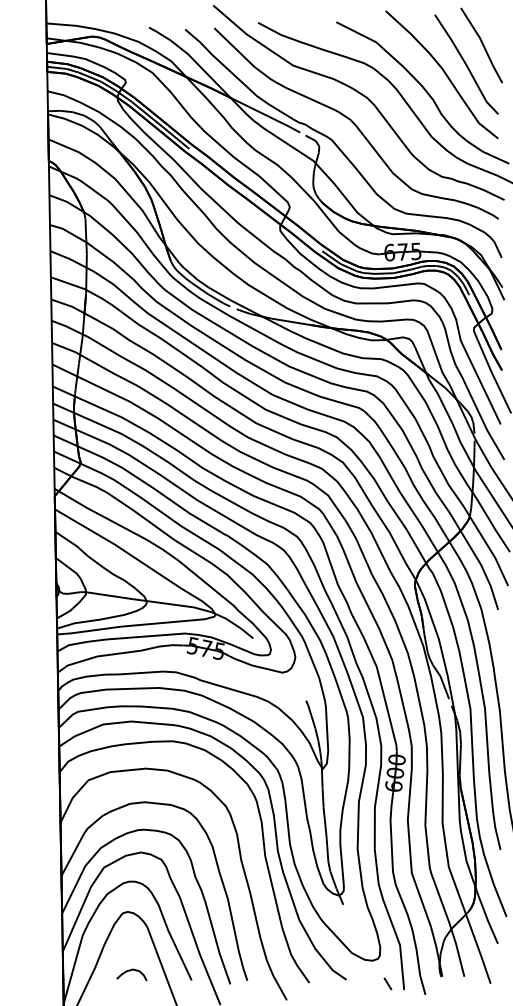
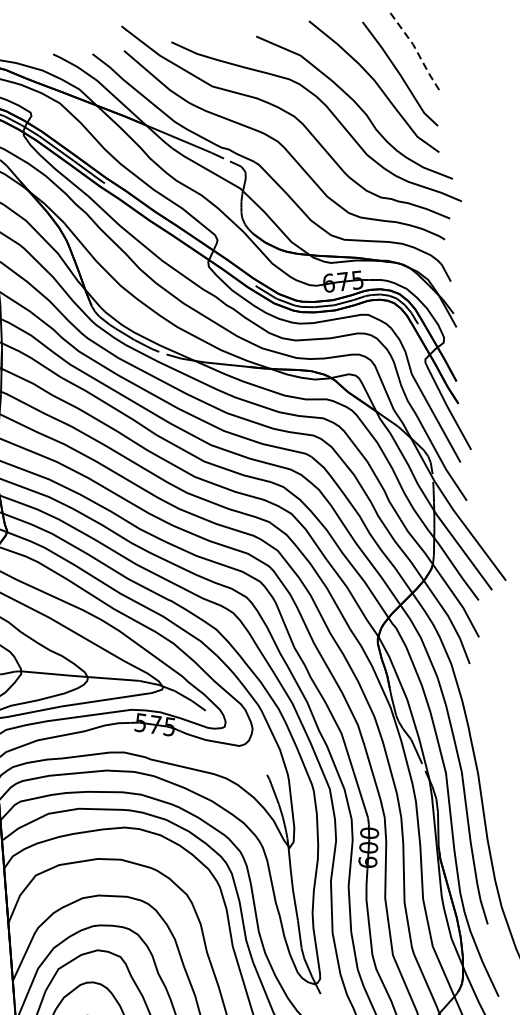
line: (483, 45) -> (417, 52), solid -> dashed

